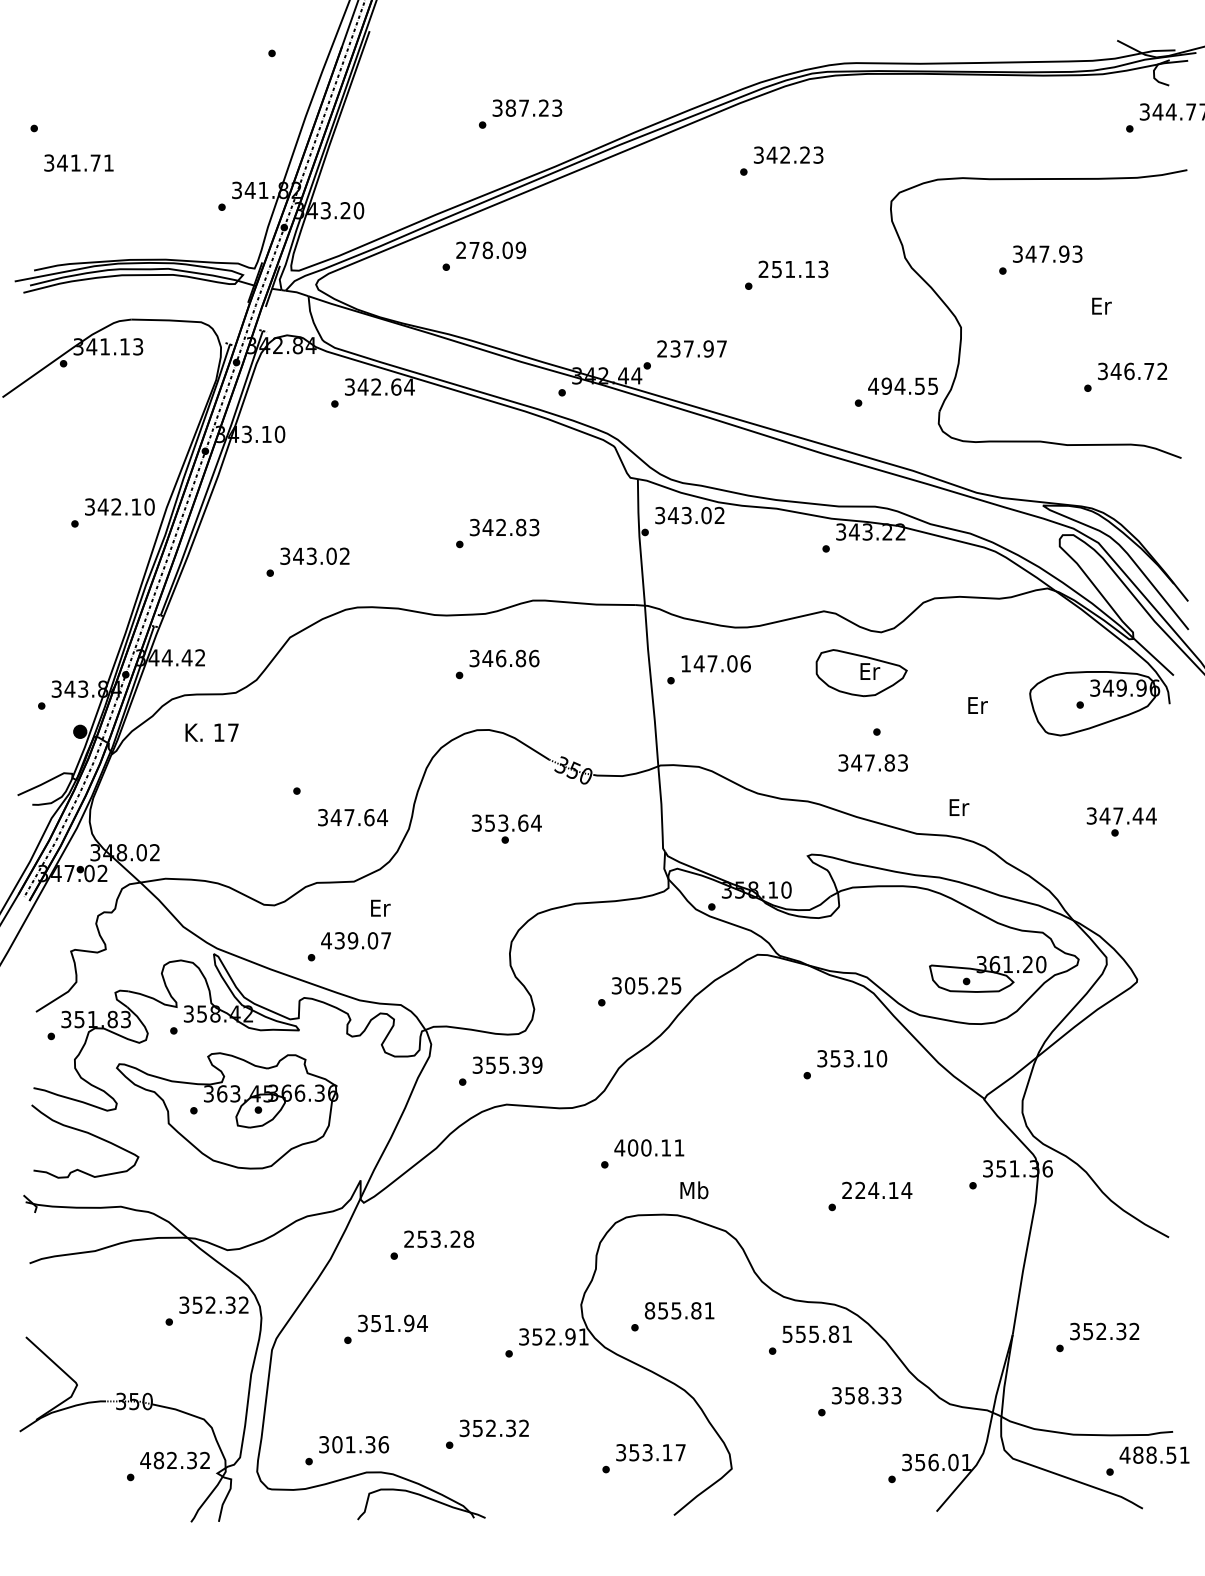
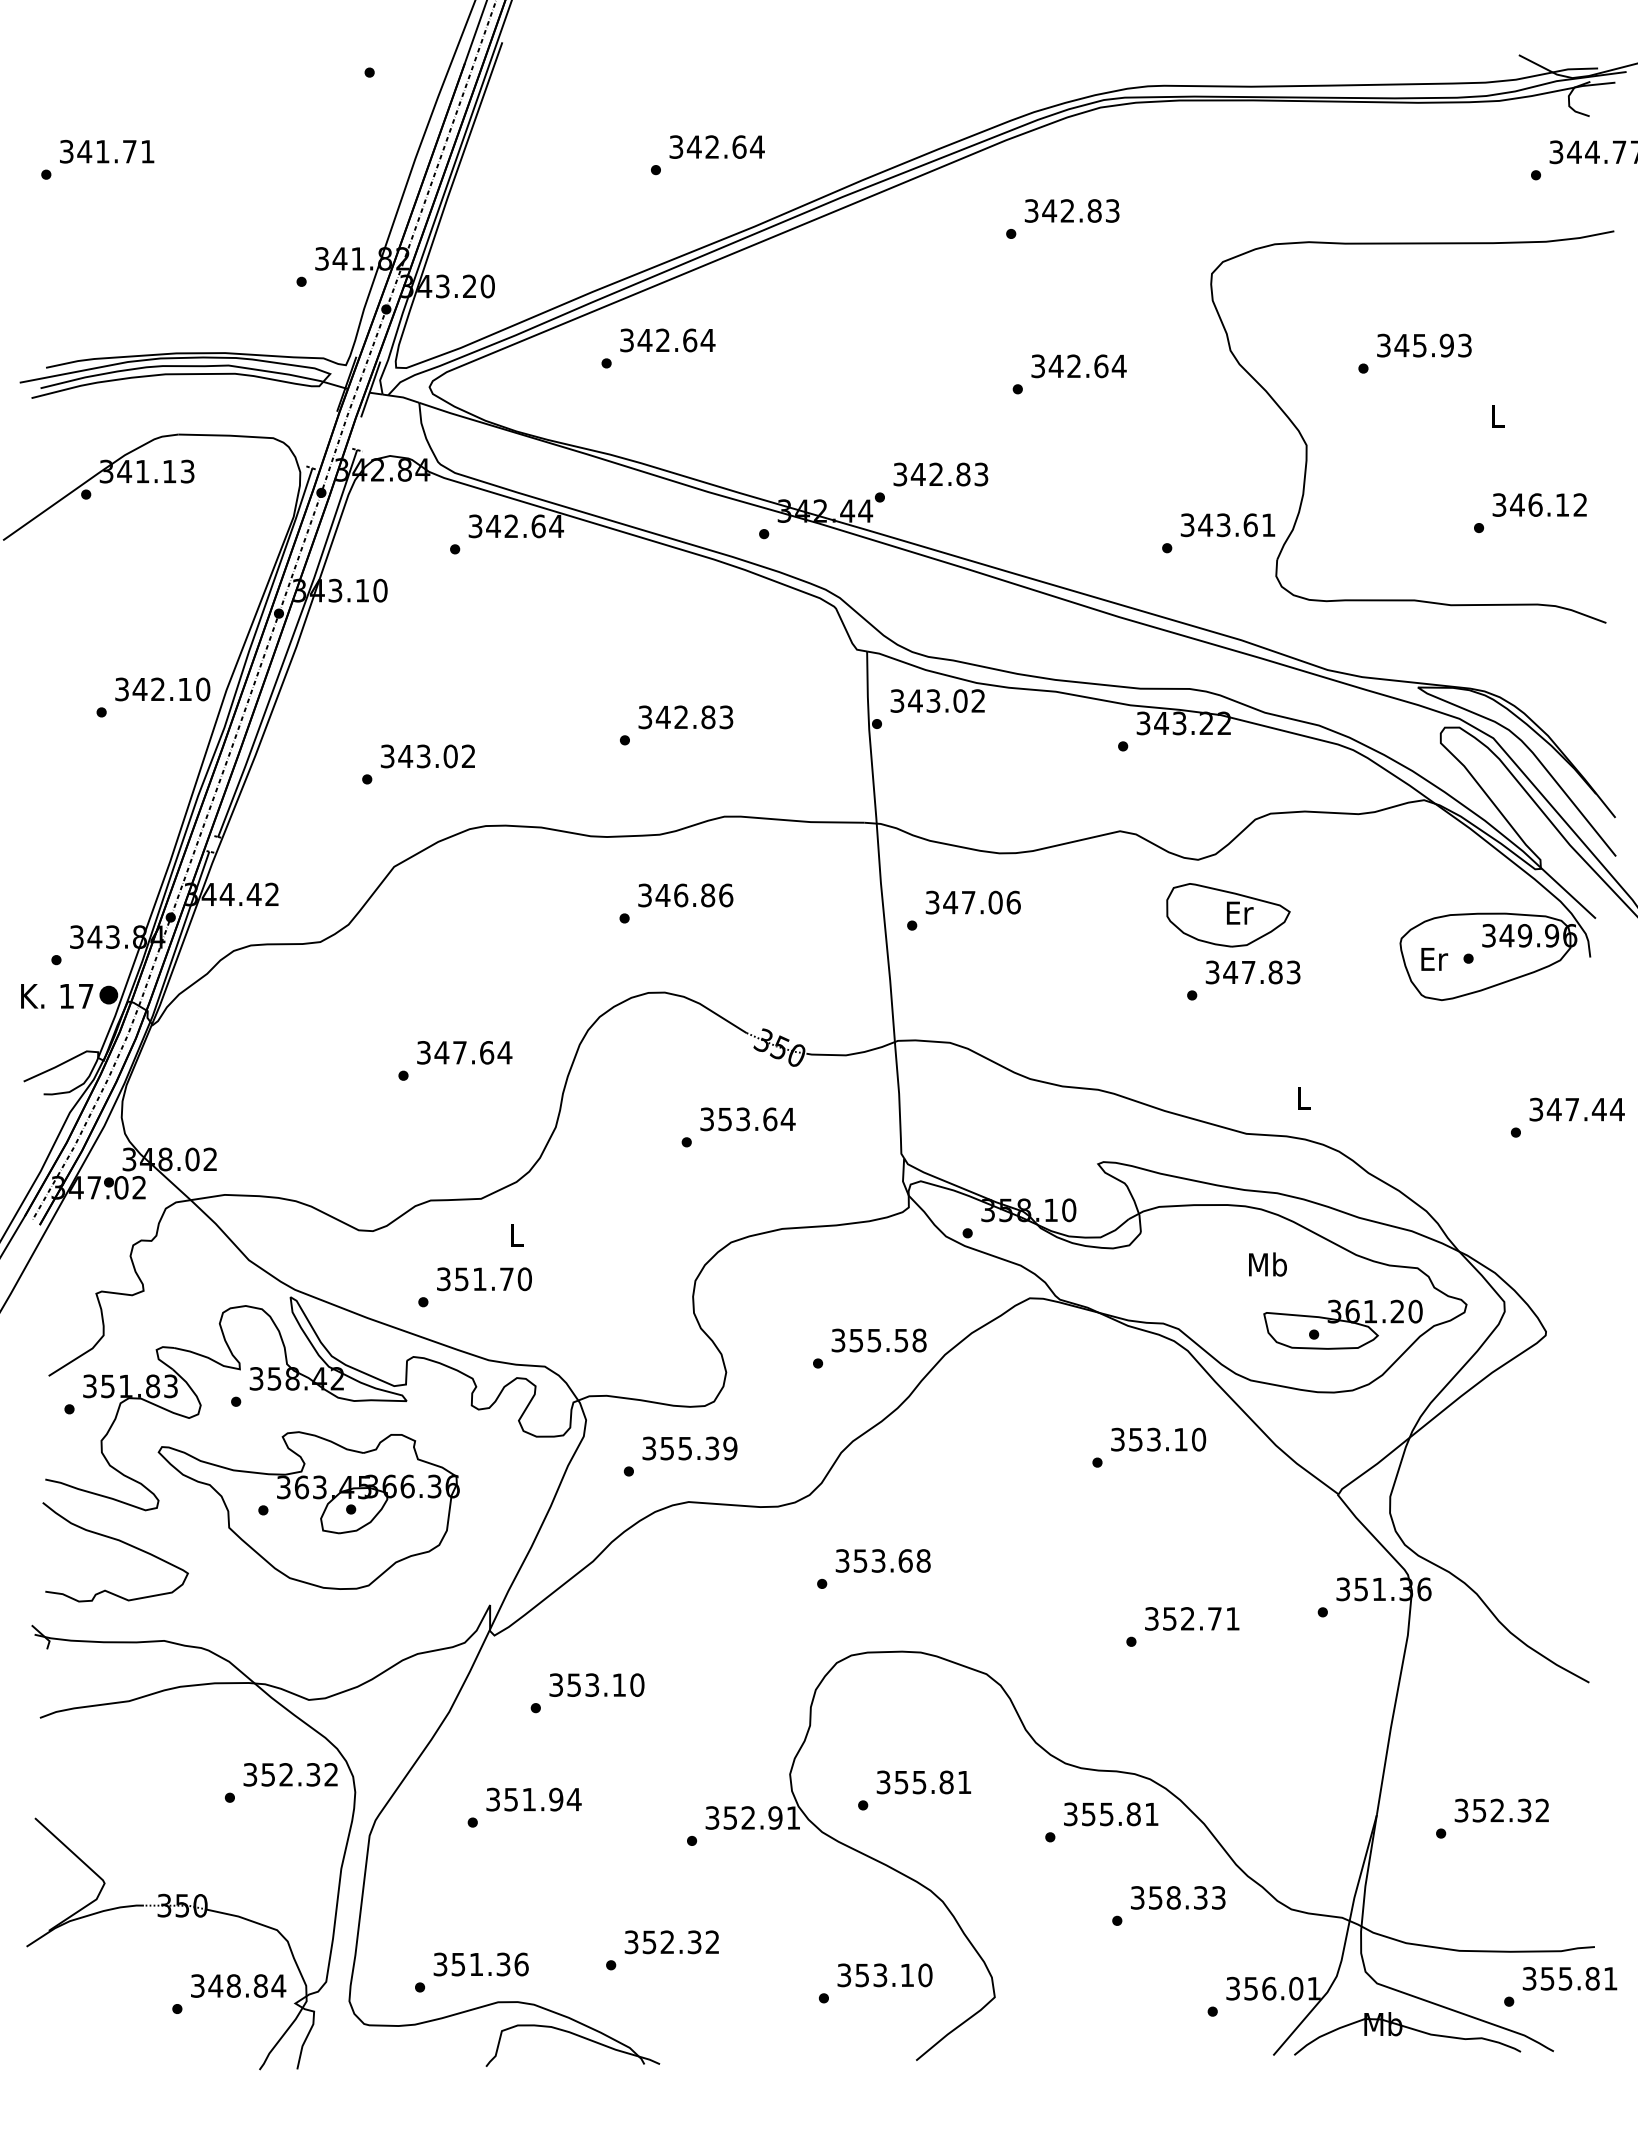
text: (533, 107) -> (725, 146), 387.23 -> 342.64
text: (805, 154) -> (1094, 210), 342.23 -> 342.83
text: (79, 162) -> (107, 151), moved
text: (491, 250) -> (667, 340), 278.09 -> 342.64
text: (1044, 254) -> (1419, 345), 347.93 -> 345.93
text: (793, 269) -> (1078, 366), 251.13 -> 342.64
text: (1101, 306) -> (1497, 416), Er -> L
text: (691, 348) -> (940, 474), 237.97 -> 342.83
text: (1149, 371) -> (1562, 504), 346.72 -> 346.12
text: (902, 386) -> (1227, 525), 494.55 -> 343.61
text: (685, 663) -> (932, 902), 147.06 -> 347.06
part: (861, 673) -> (1228, 915), moved
text: (977, 705) -> (1434, 959), moved
text: (212, 732) -> (57, 996), moved
text: (872, 762) -> (1252, 972), moved
text: (959, 807) -> (1304, 1097), Er -> L
text: (1121, 815) -> (1576, 1109), moved
text: (352, 817) -> (464, 1052), moved
text: (506, 823) -> (747, 1119), moved
text: (380, 907) -> (517, 1234), Er -> L
text: (355, 940) -> (483, 1279), 439.07 -> 351.70
text: (652, 985) -> (887, 1340), 305.25 -> 355.58
text: (649, 1147) -> (882, 1560), 400.11 -> 353.68
text: (694, 1190) -> (1267, 1264), moved
text: (877, 1190) -> (1192, 1618), 224.14 -> 352.71
text: (438, 1238) -> (596, 1684), 253.28 -> 353.10
text: (649, 1310) -> (883, 1782), 855.81 -> 355.81
text: (787, 1333) -> (1070, 1813), 555.81 -> 355.81
text: (337, 1444) -> (458, 1964), 301.36 -> 351.36
text: (680, 1452) -> (925, 1975), 353.17 -> 353.10
text: (1147, 1455) -> (1560, 1978), 488.51 -> 355.81
text: (175, 1460) -> (238, 1985), 482.32 -> 348.84
part: (1035, 1495) -> (1407, 2033), added

